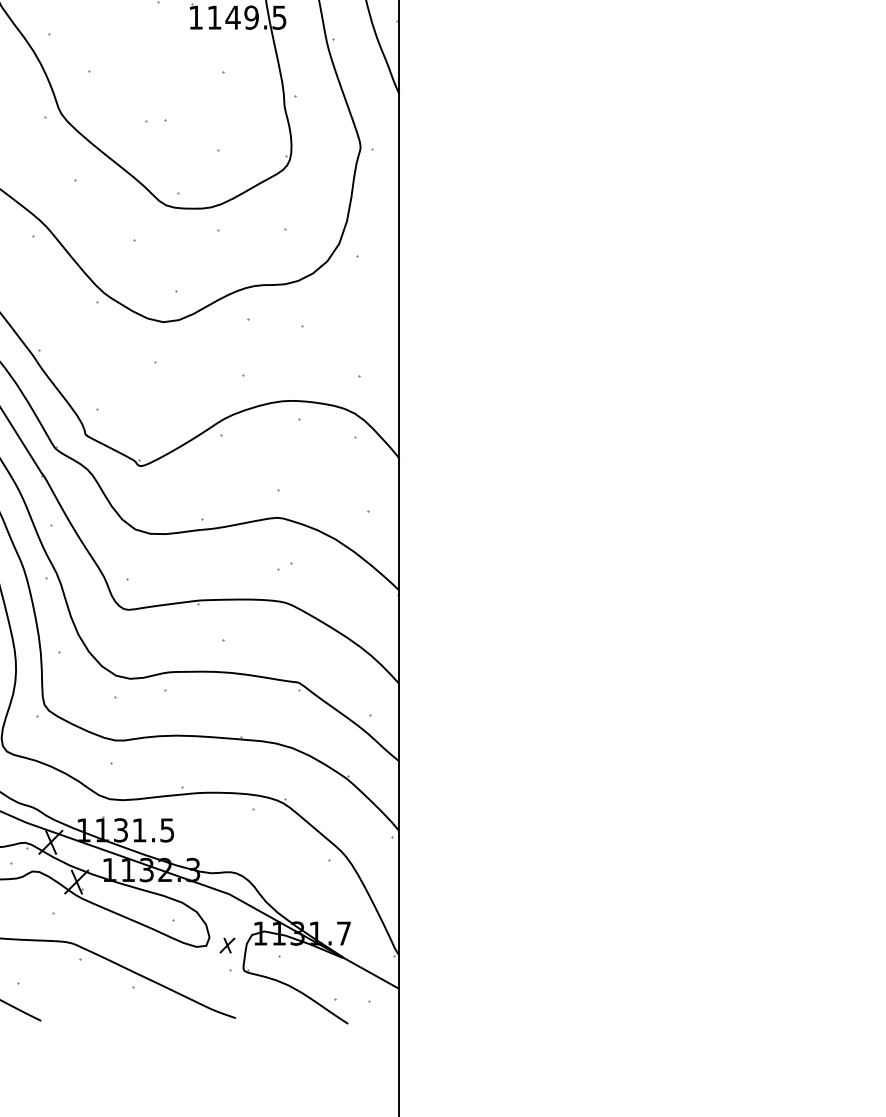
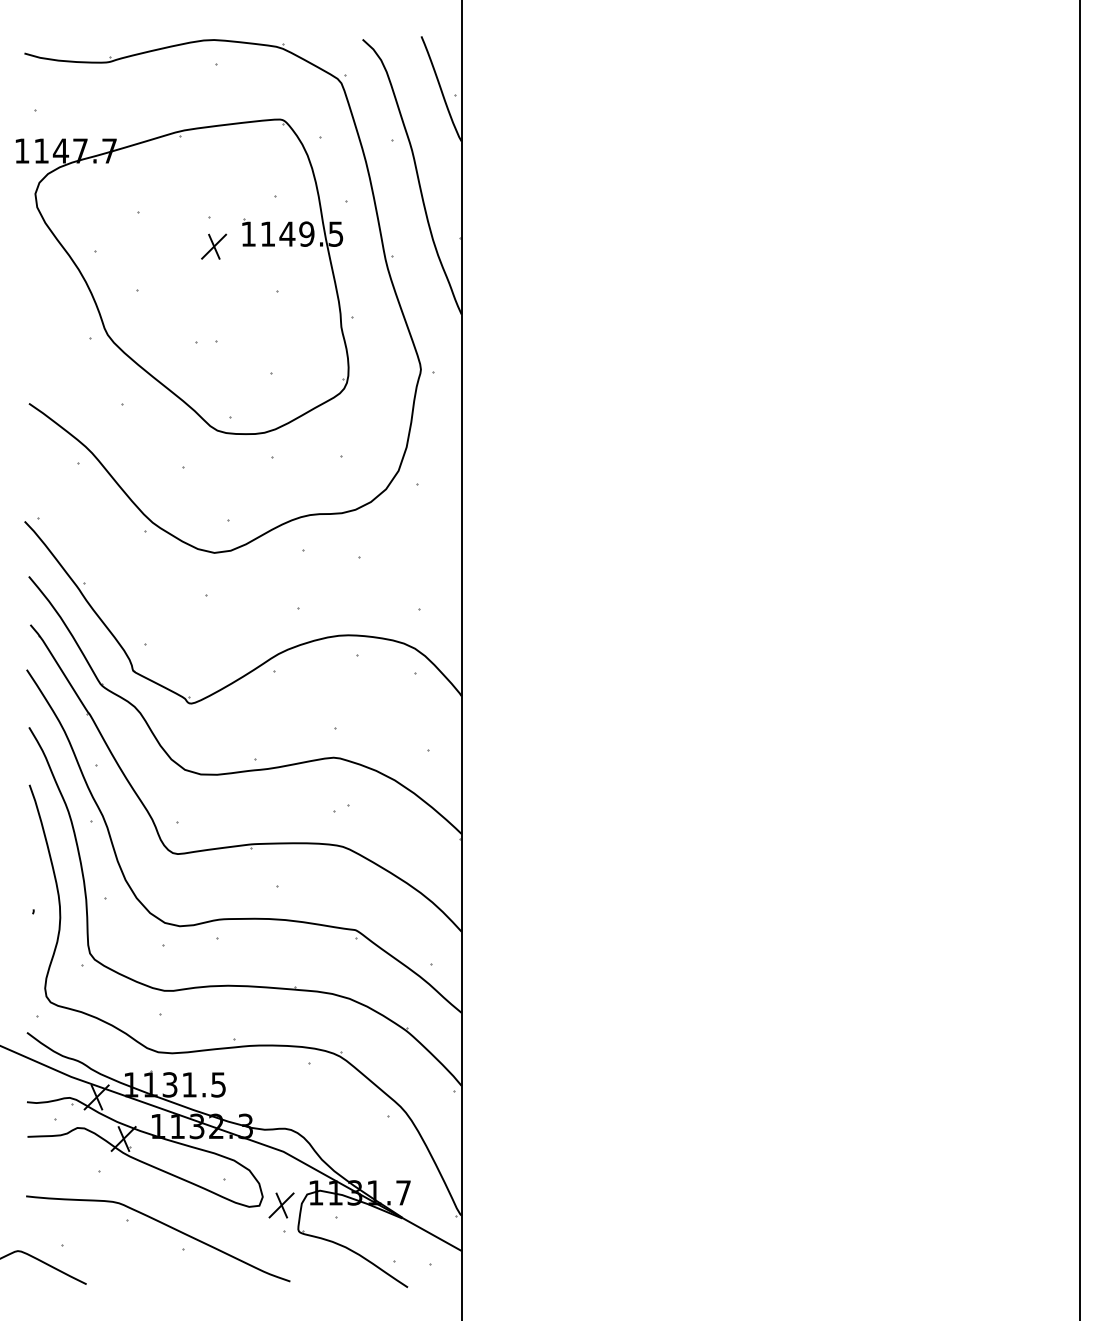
part: (163, 29) -> (214, 246), added
part: (227, 945) -> (281, 1205), size x1.67

